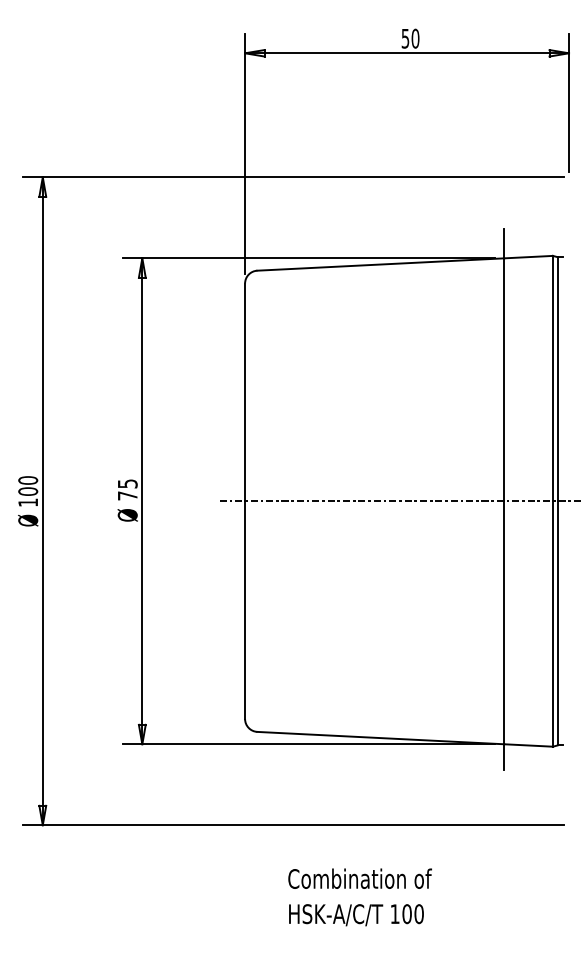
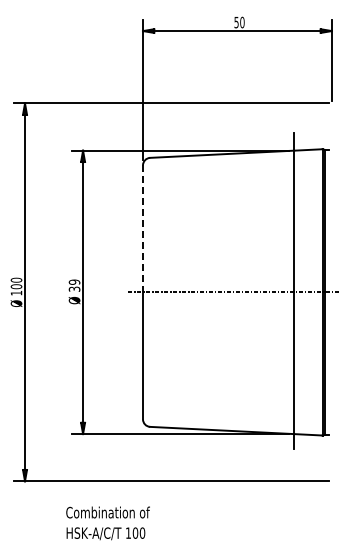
line: (245, 393) -> (143, 229), solid -> dashed
text: (127, 489) -> (74, 285), 75 -> 39
text: (359, 897) -> (107, 523), moved

